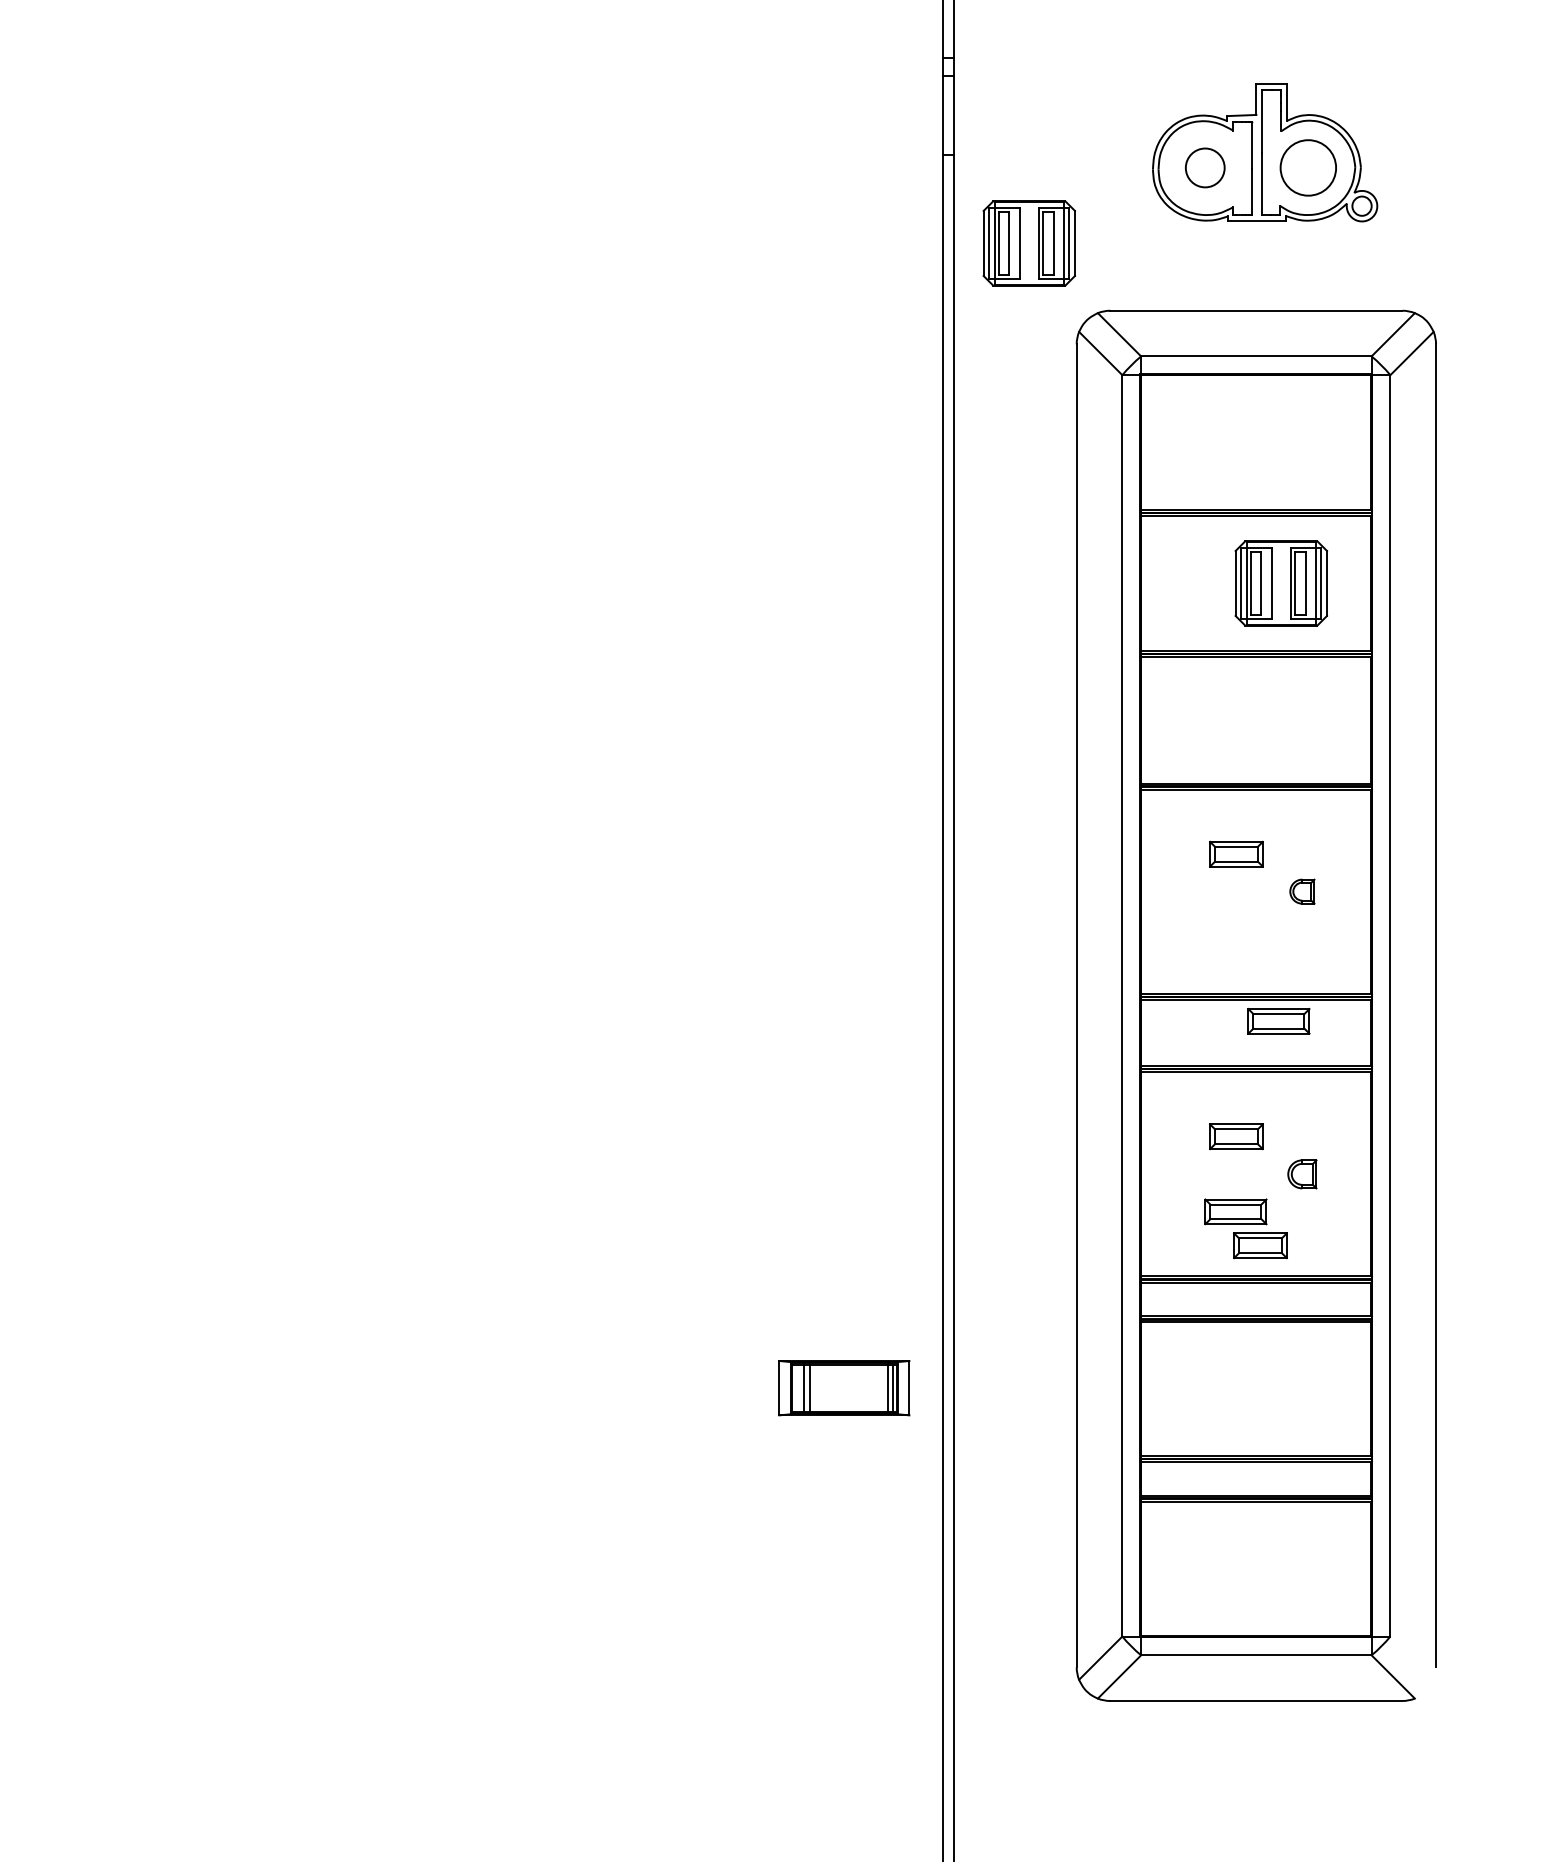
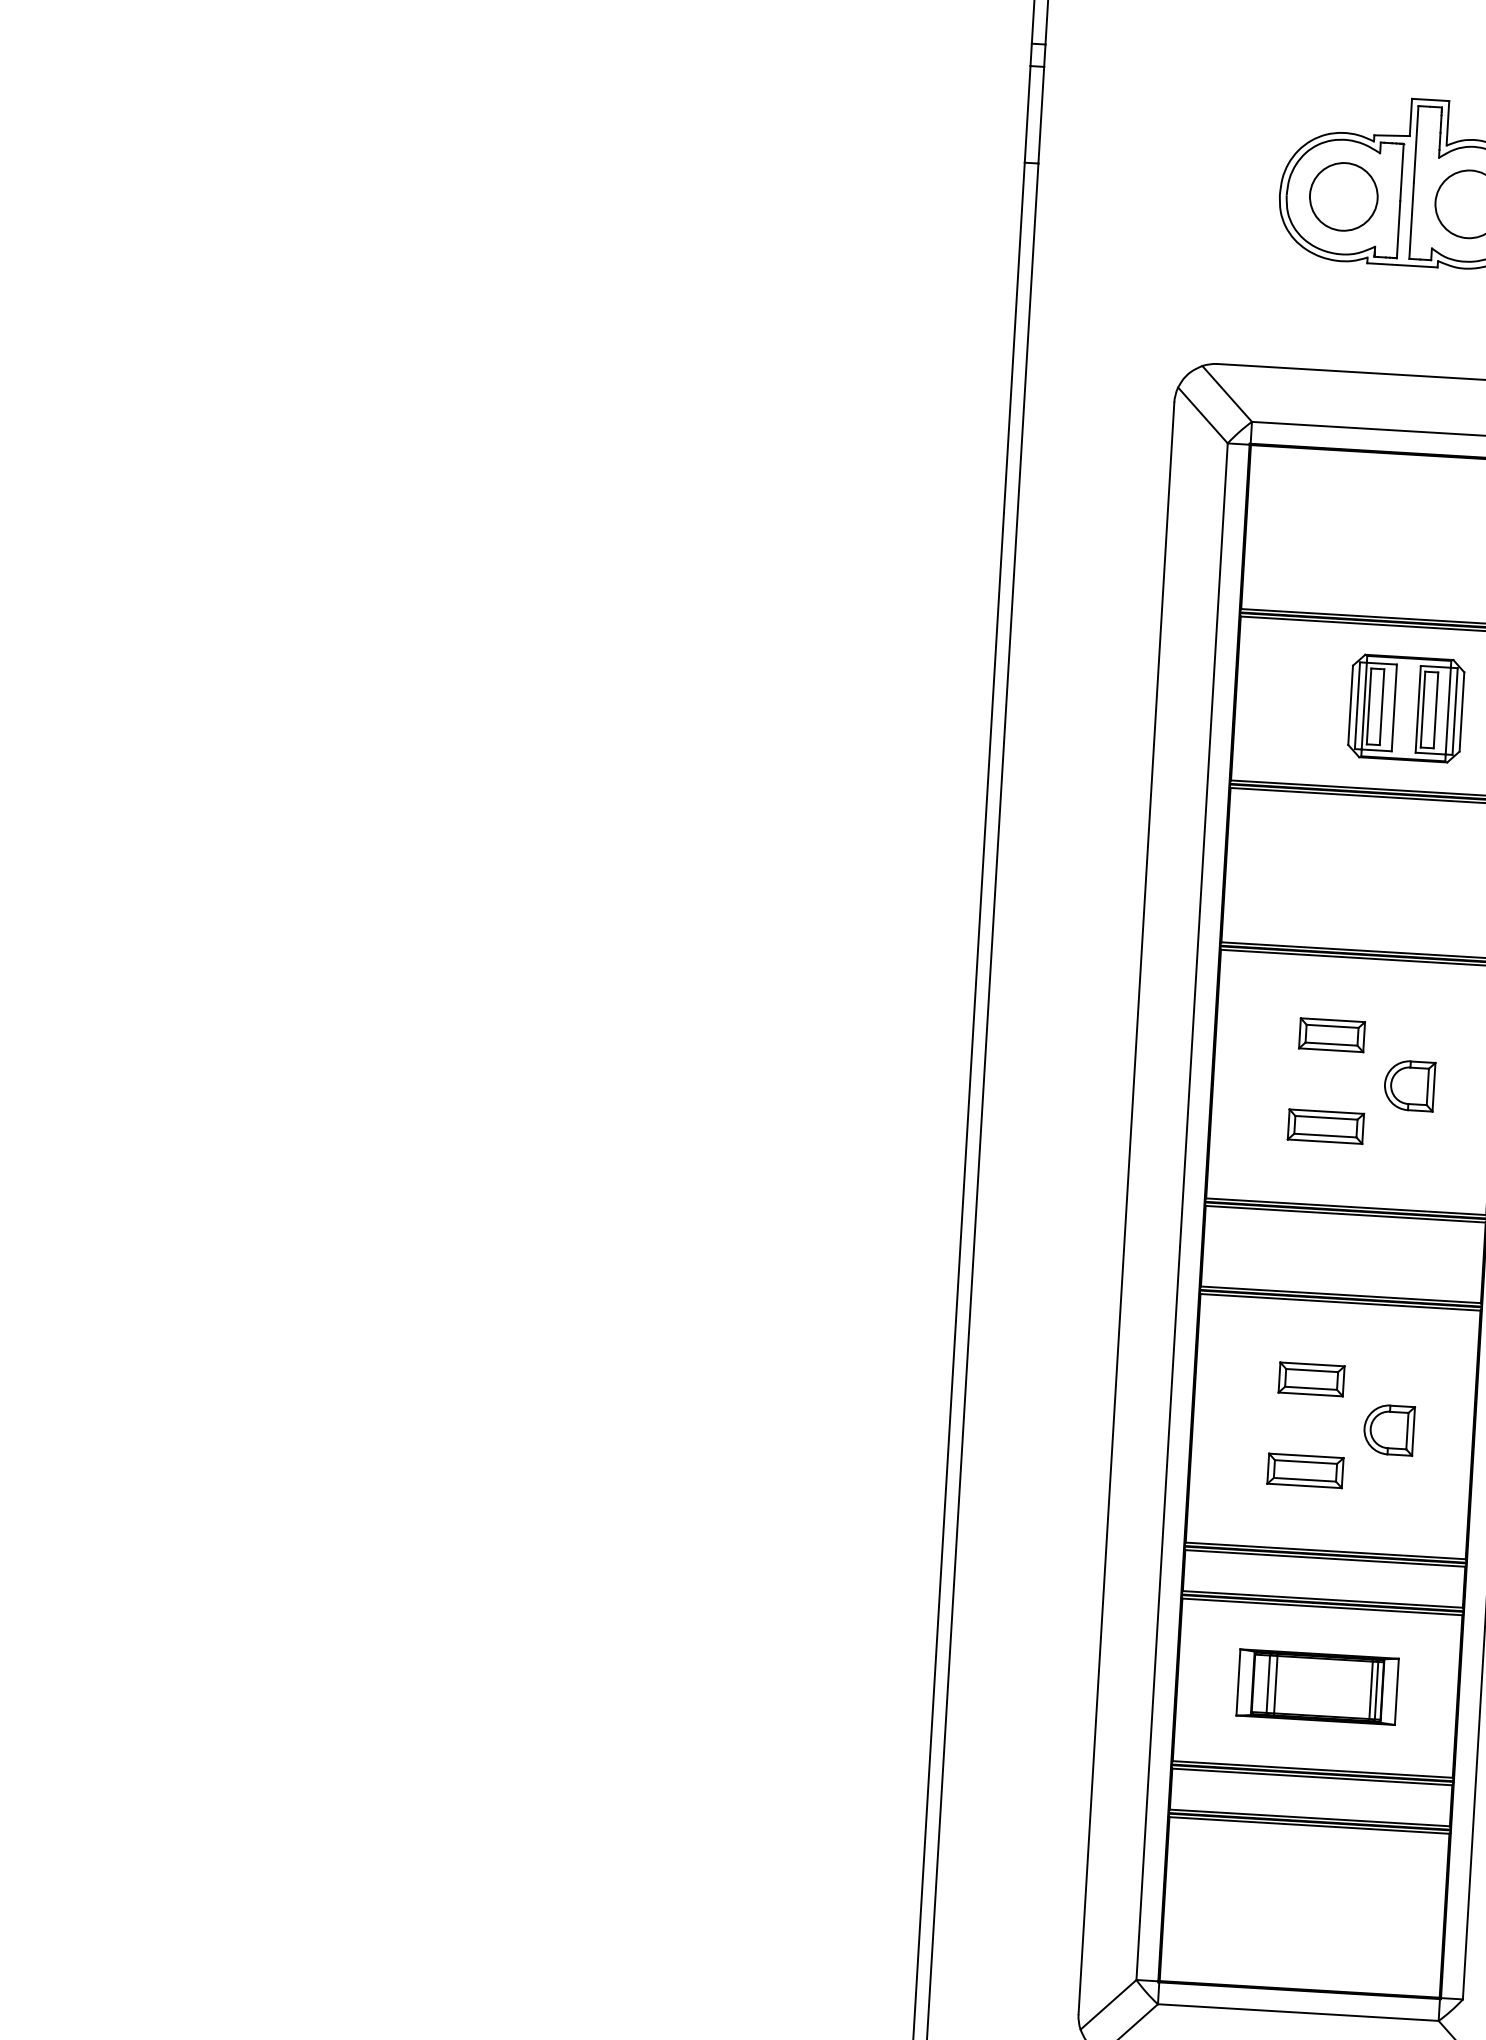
circle: (1204, 167) -> (1342, 196), size x1.43
part: (1028, 243) -> (1122, 276), removed
part: (1302, 891) -> (1409, 1085), size x1.67
part: (1278, 1021) -> (1325, 1126), moved
part: (1302, 1174) -> (1389, 1430), size x1.43
part: (1260, 1245) -> (1333, 1513), removed
part: (844, 1388) -> (1317, 1687), moved

